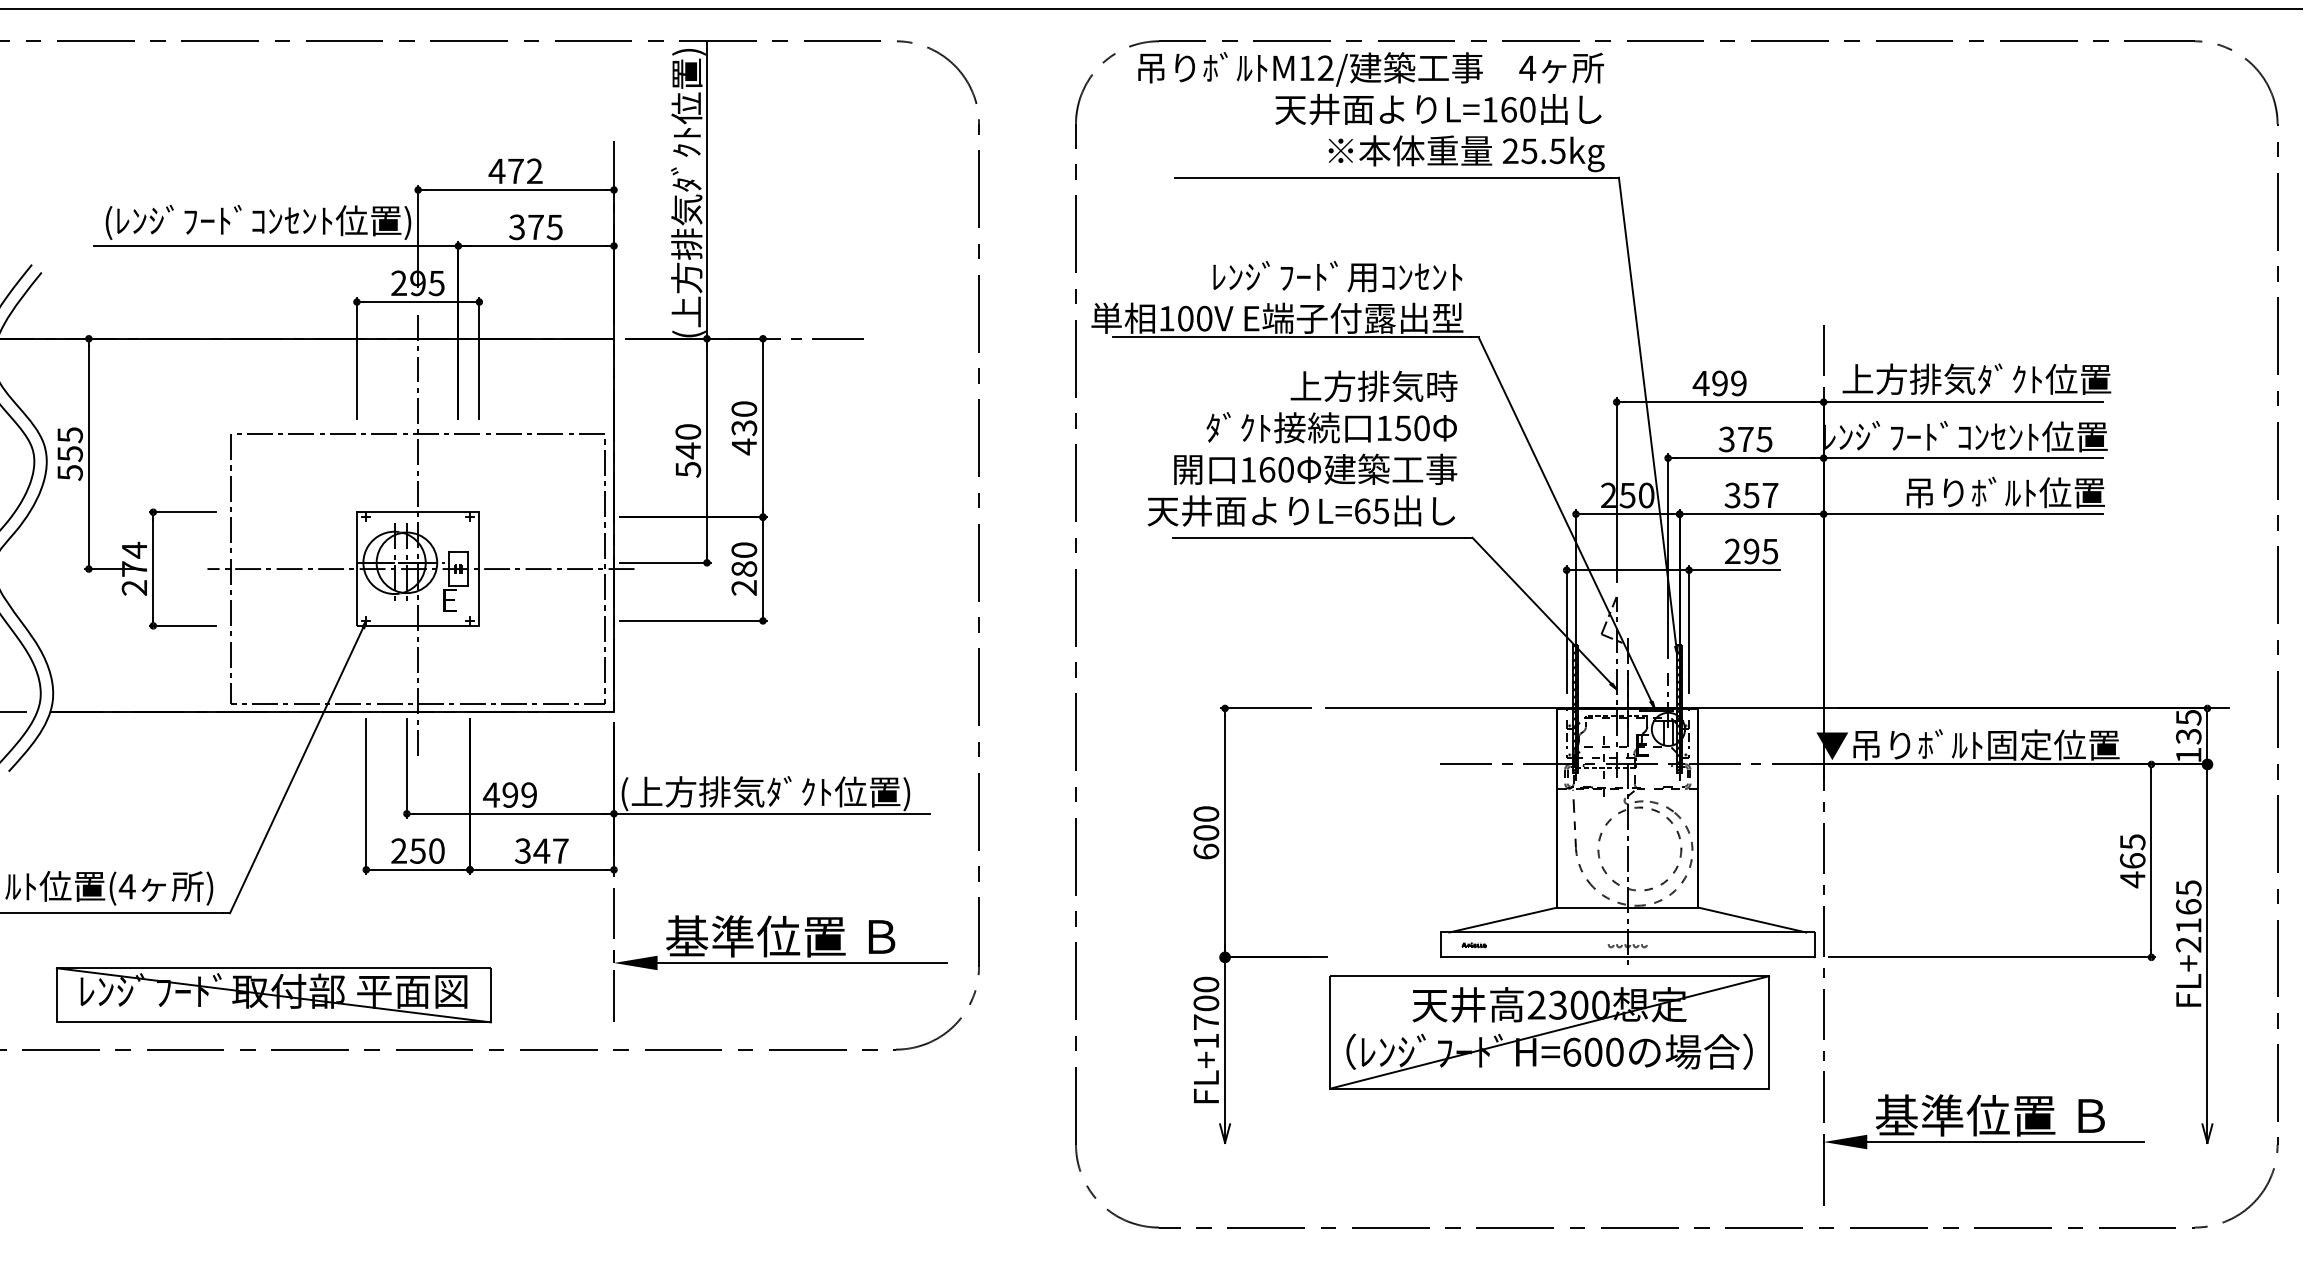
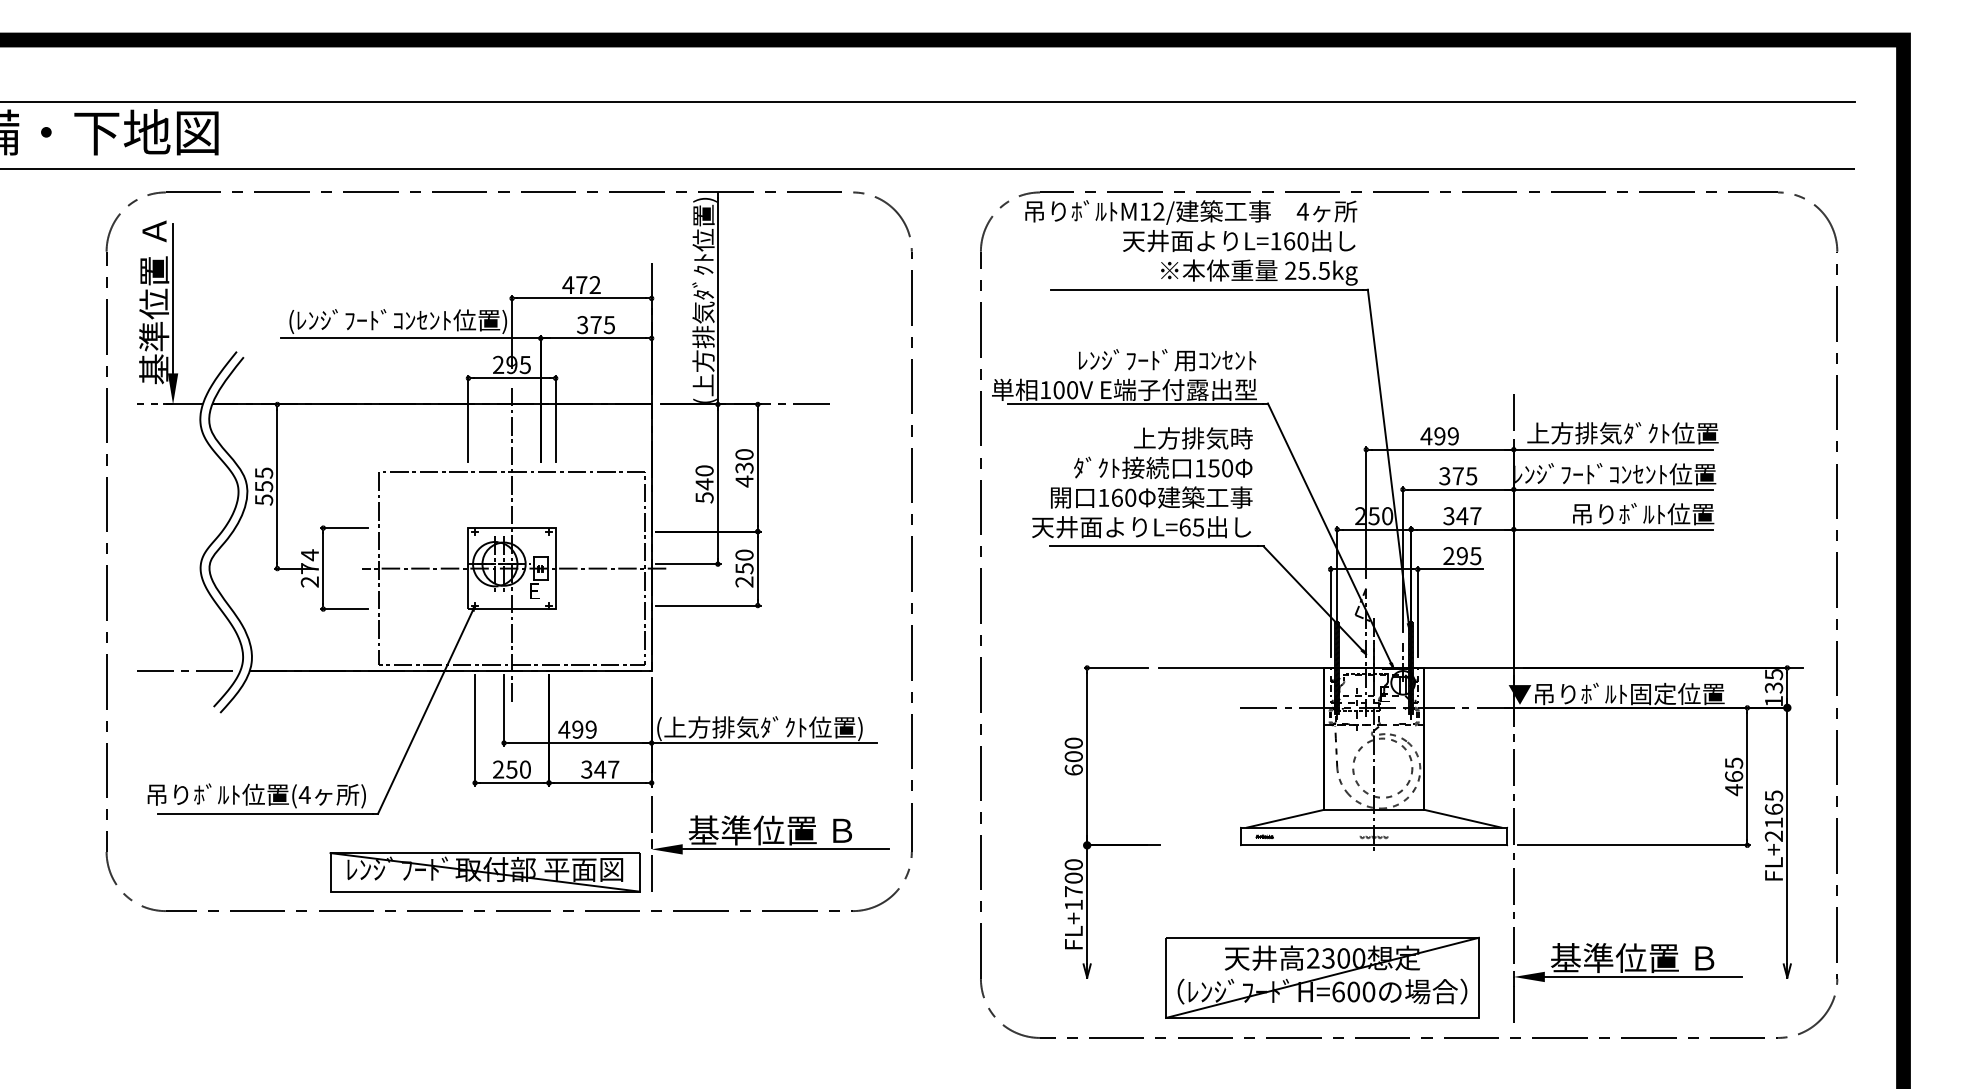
text: (1751, 495) -> (1462, 516), 357 -> 347
text: (744, 568) -> (744, 568), 280 -> 250
part: (272, 995) -> (484, 872), moved
part: (1549, 1031) -> (1322, 977), moved

